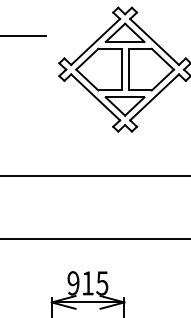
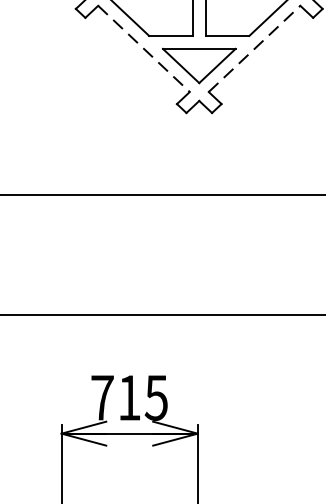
line: (95, 97) -> (143, 49), solid -> dashed
line: (154, 97) -> (254, 49), solid -> dashed
text: (73, 283) -> (102, 398), 915 -> 715

